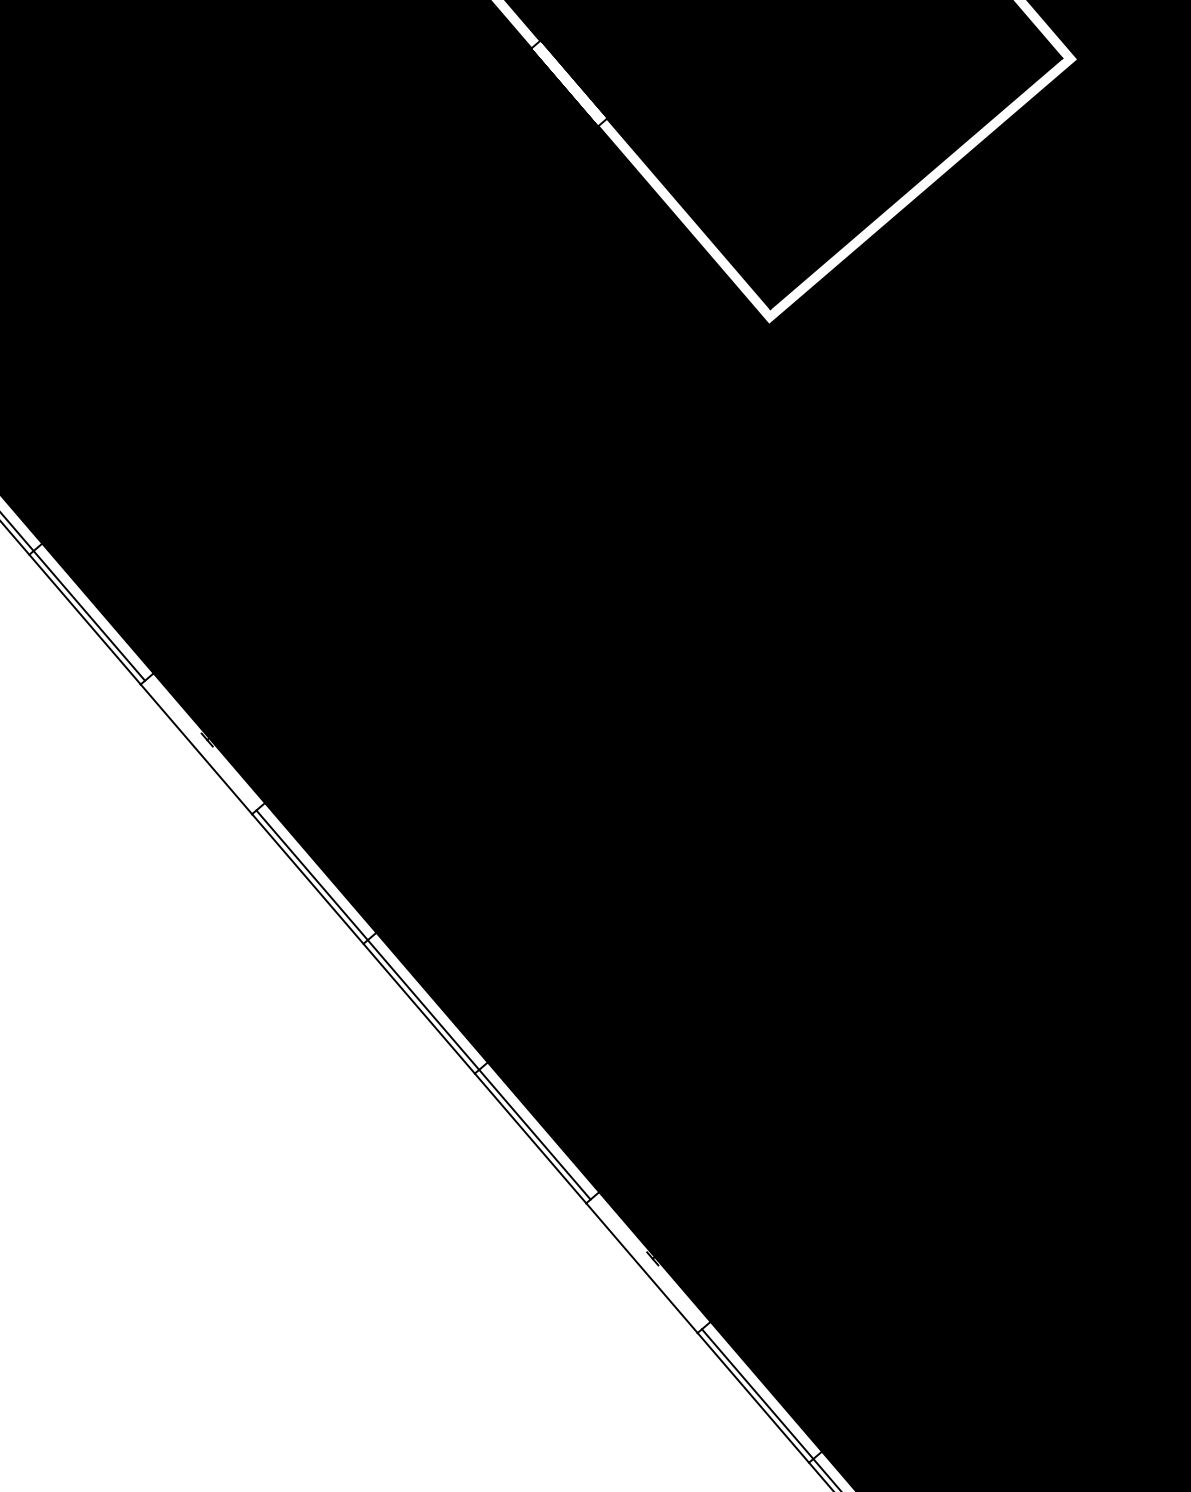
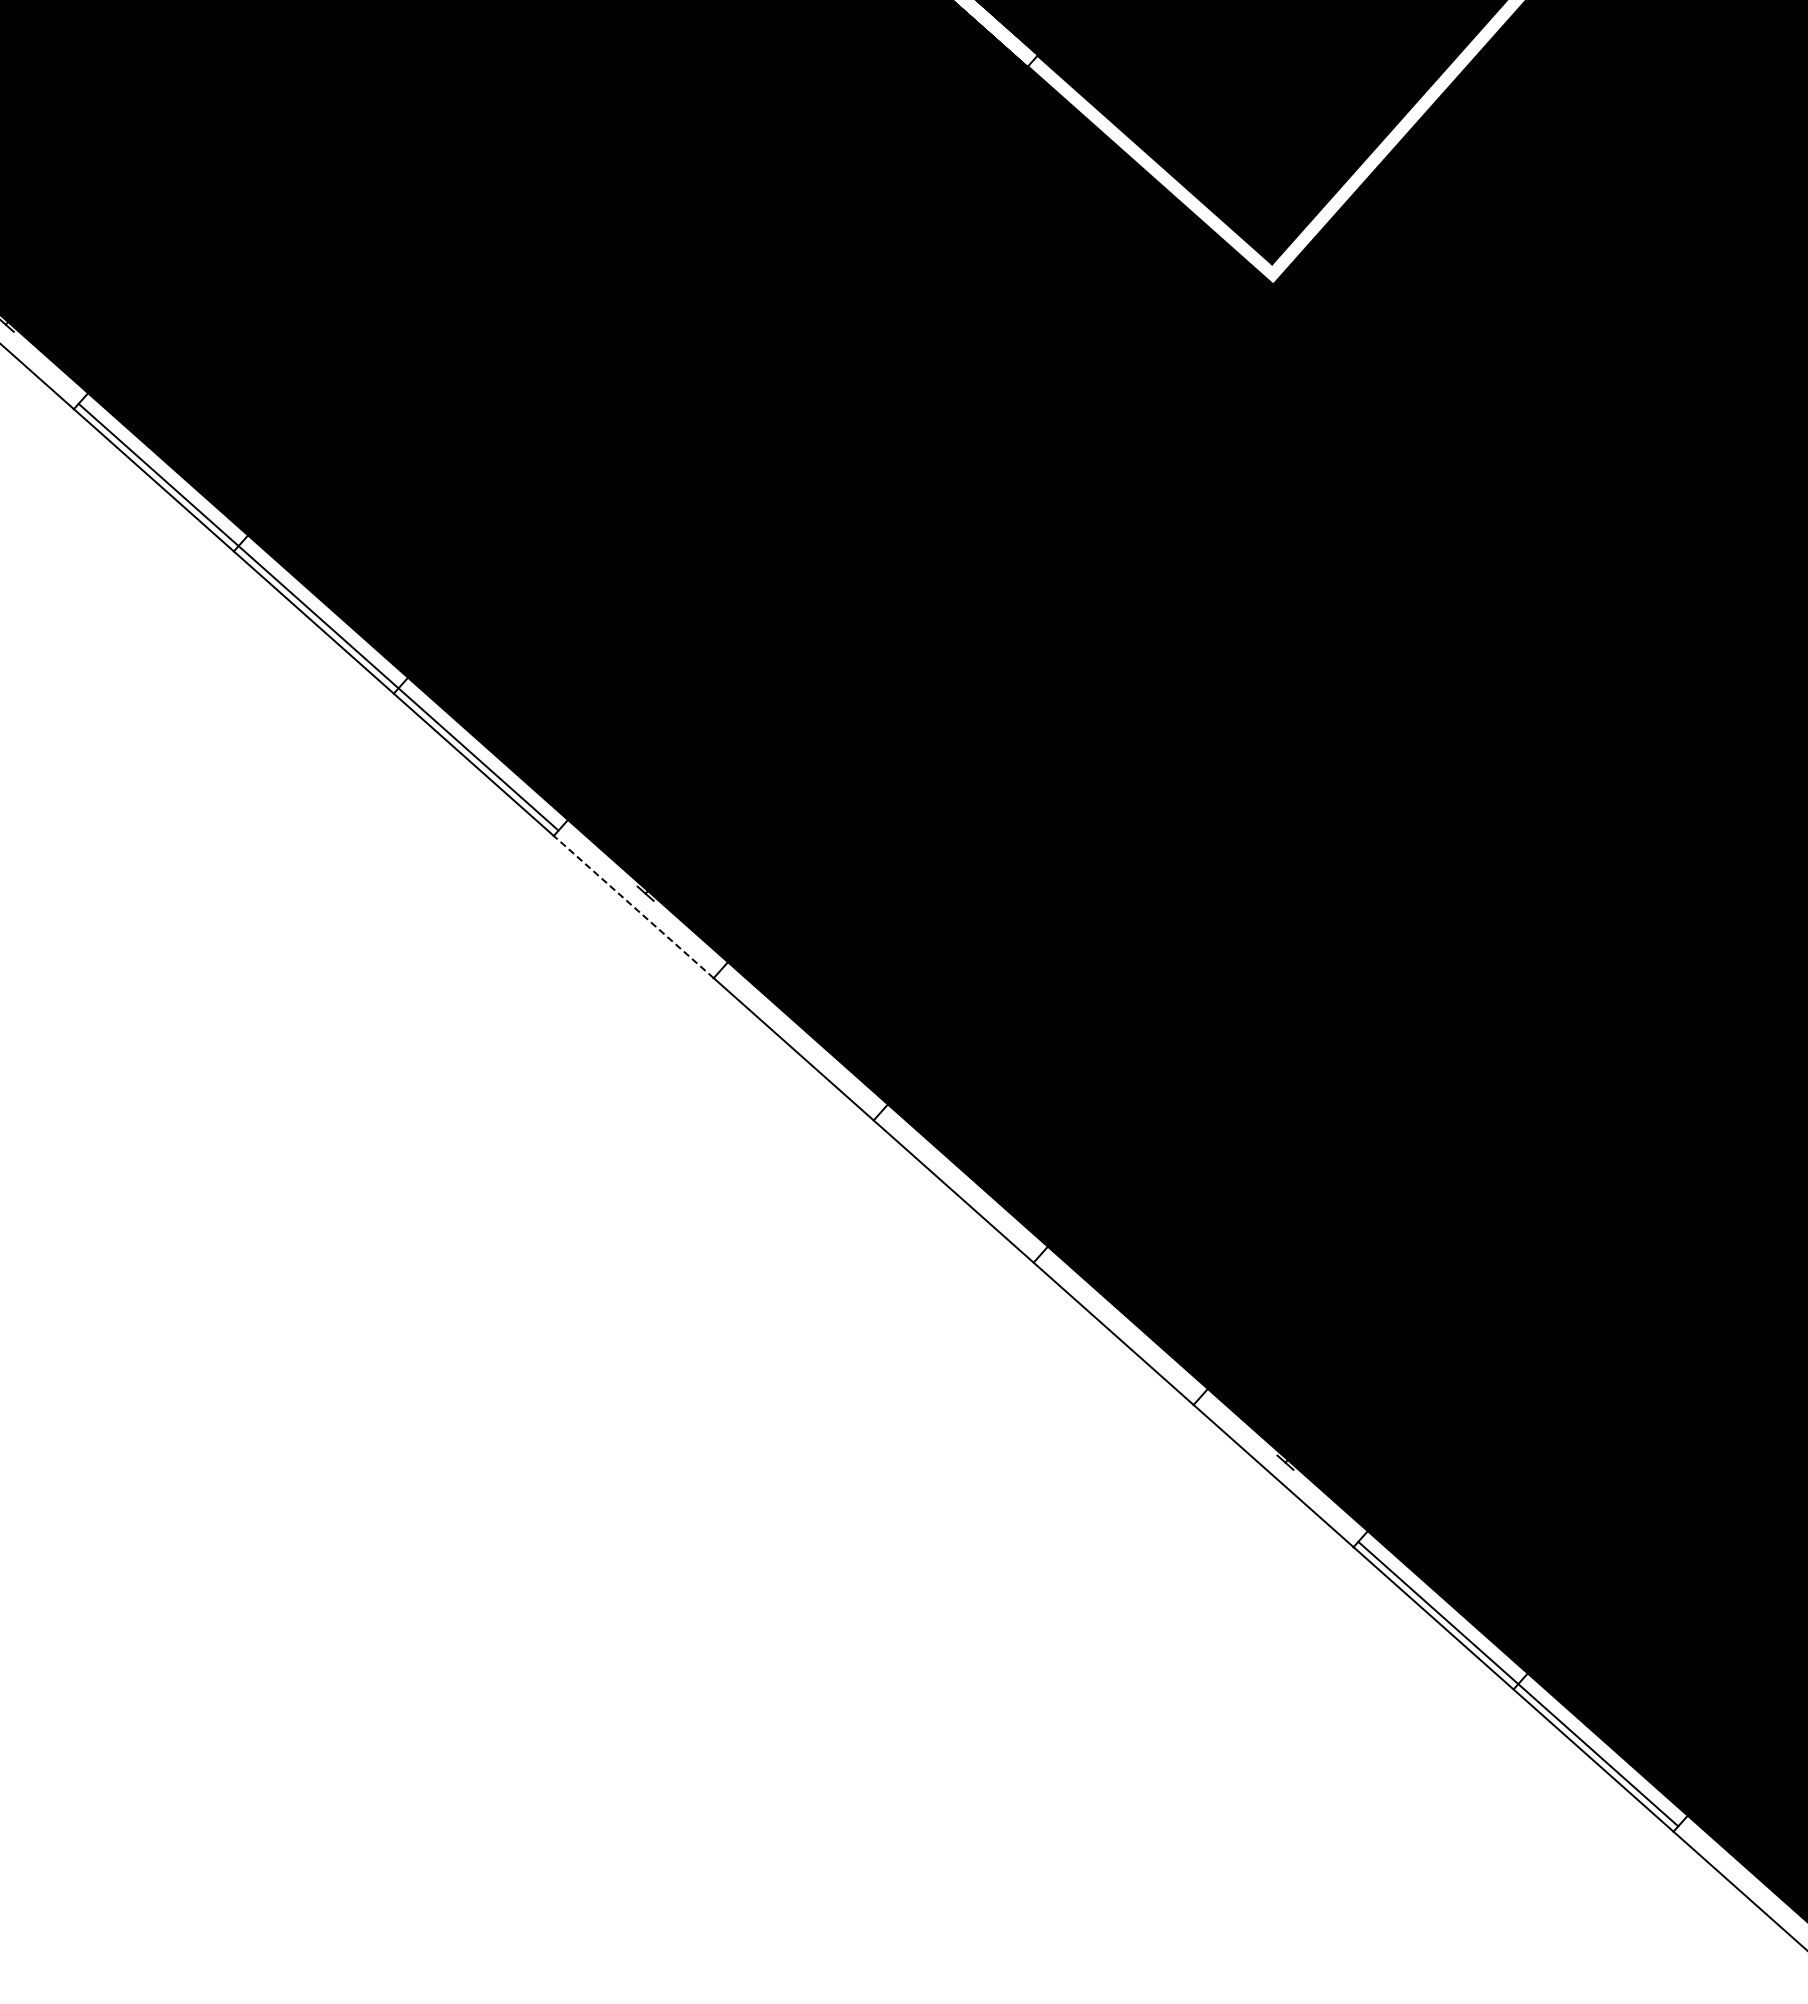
line: (196, 748) -> (633, 906), solid -> dashed
line: (423, 1004) -> (958, 1185), removed

